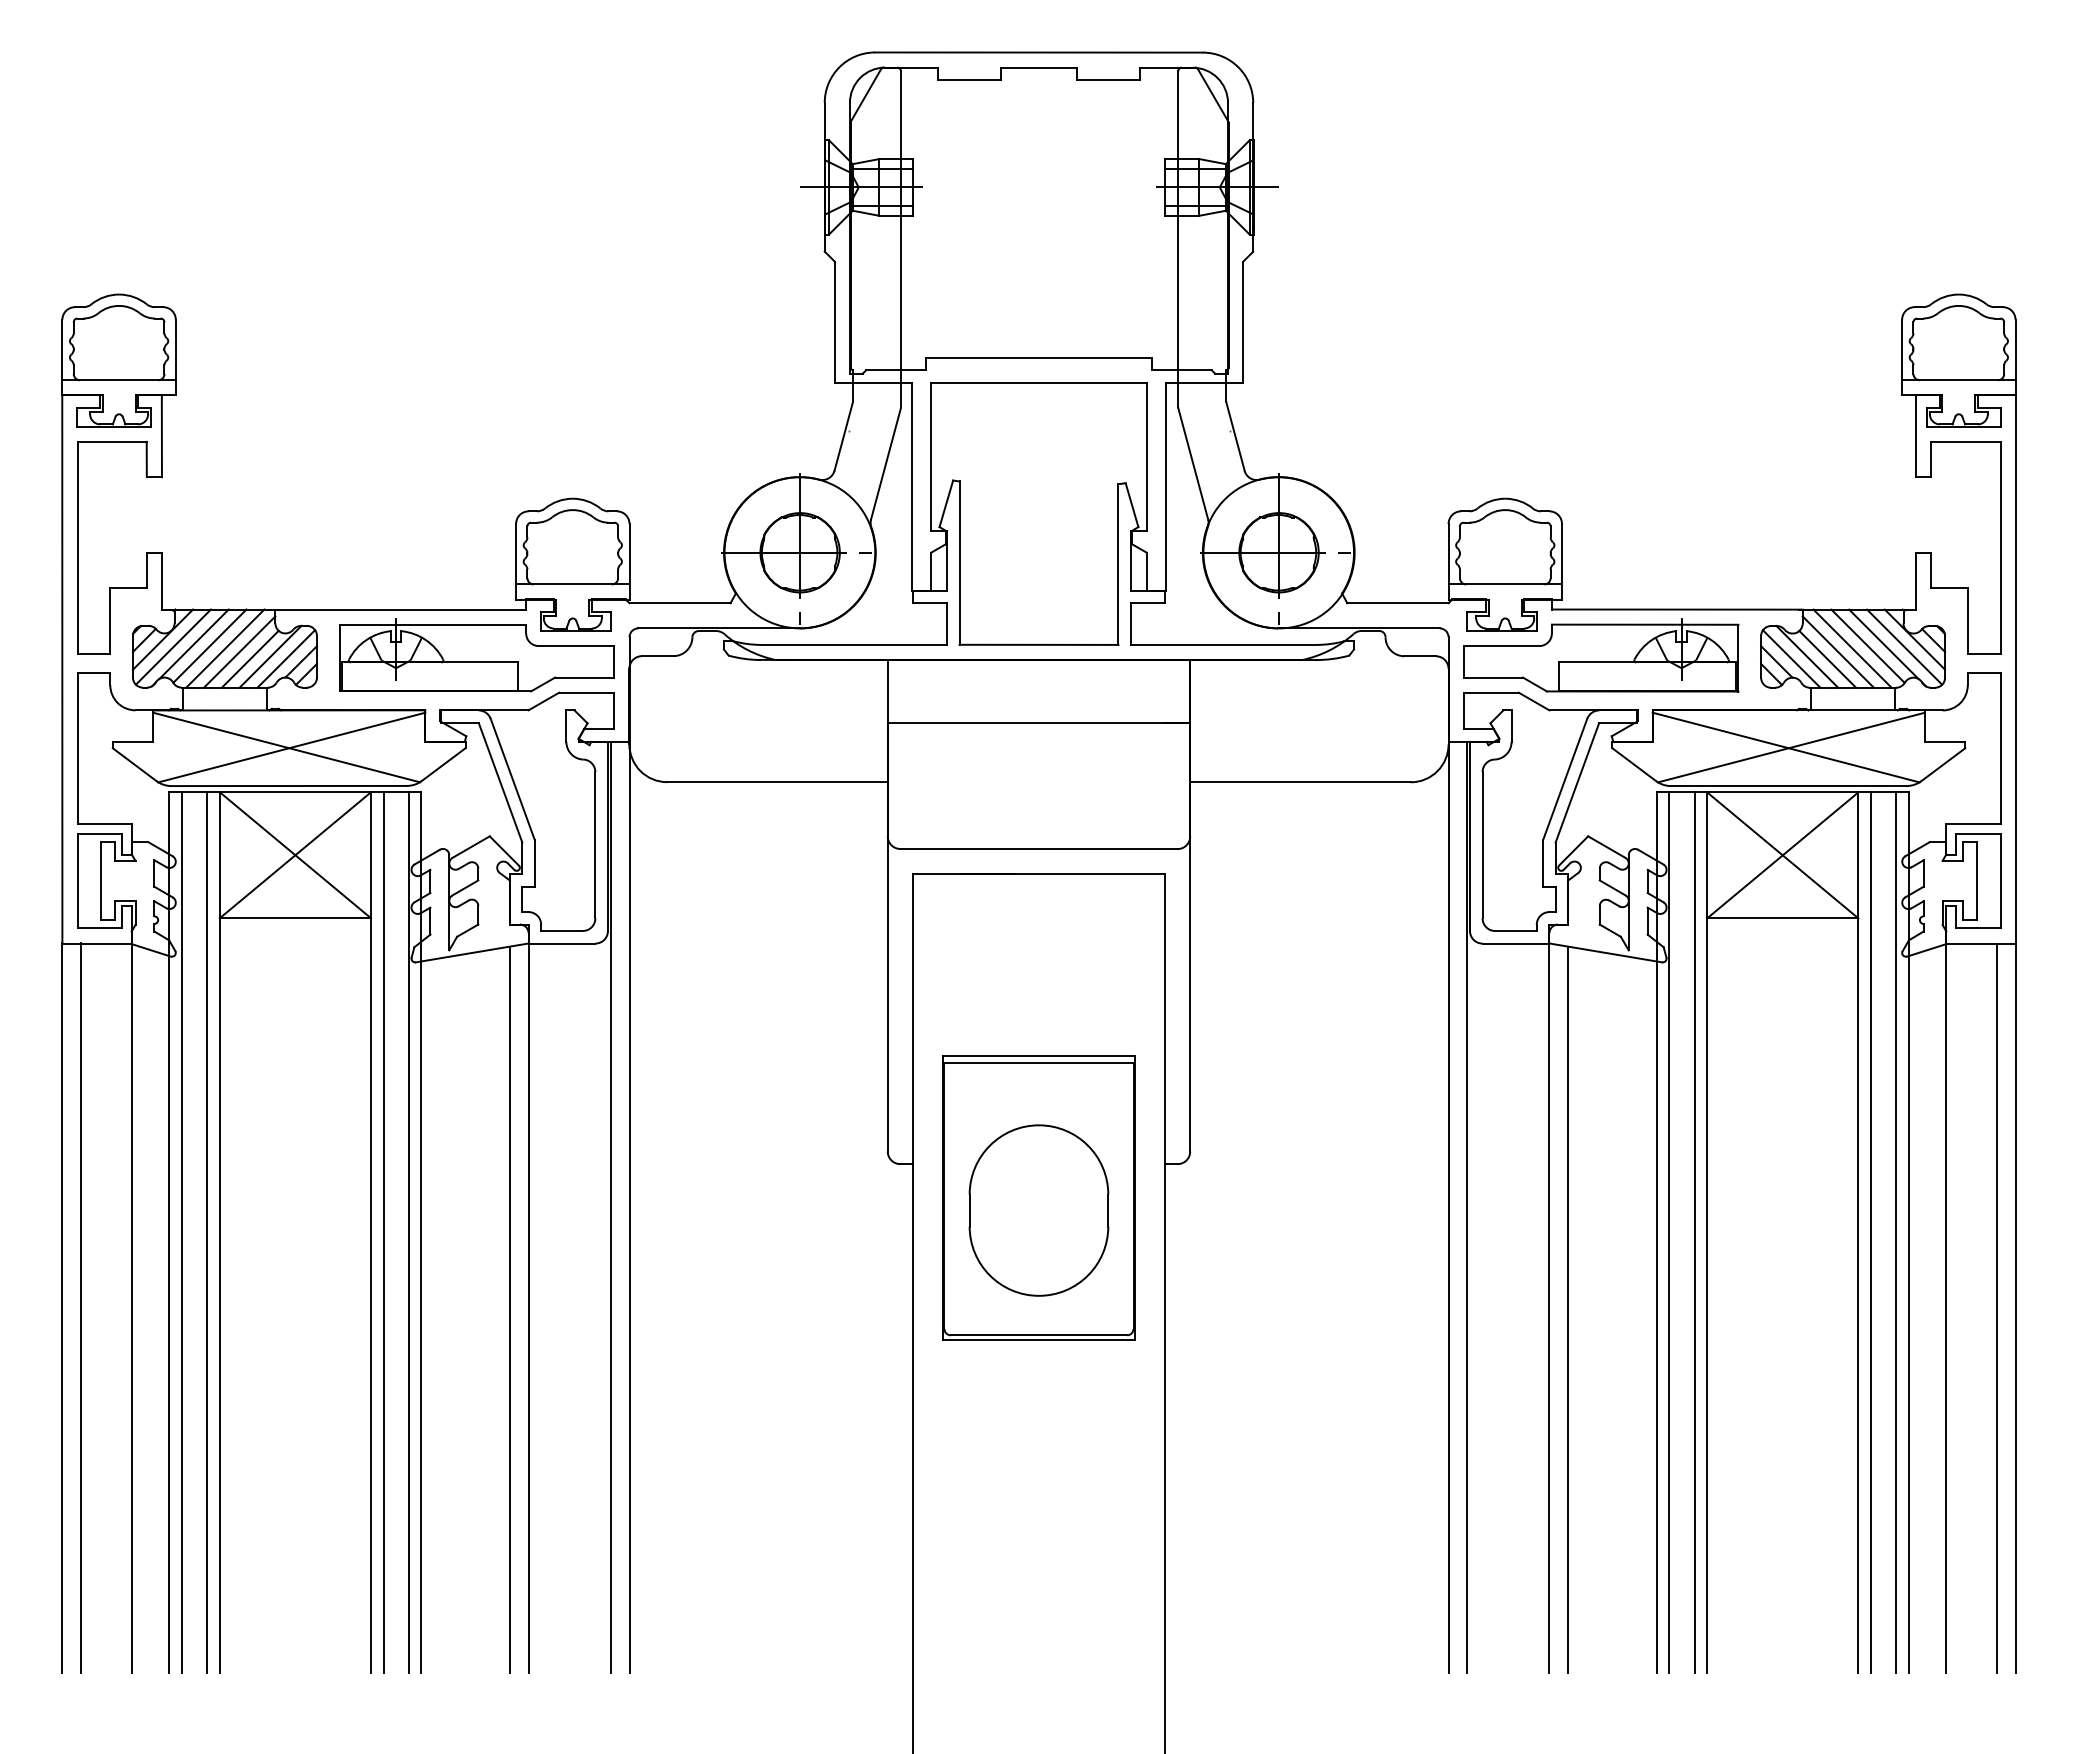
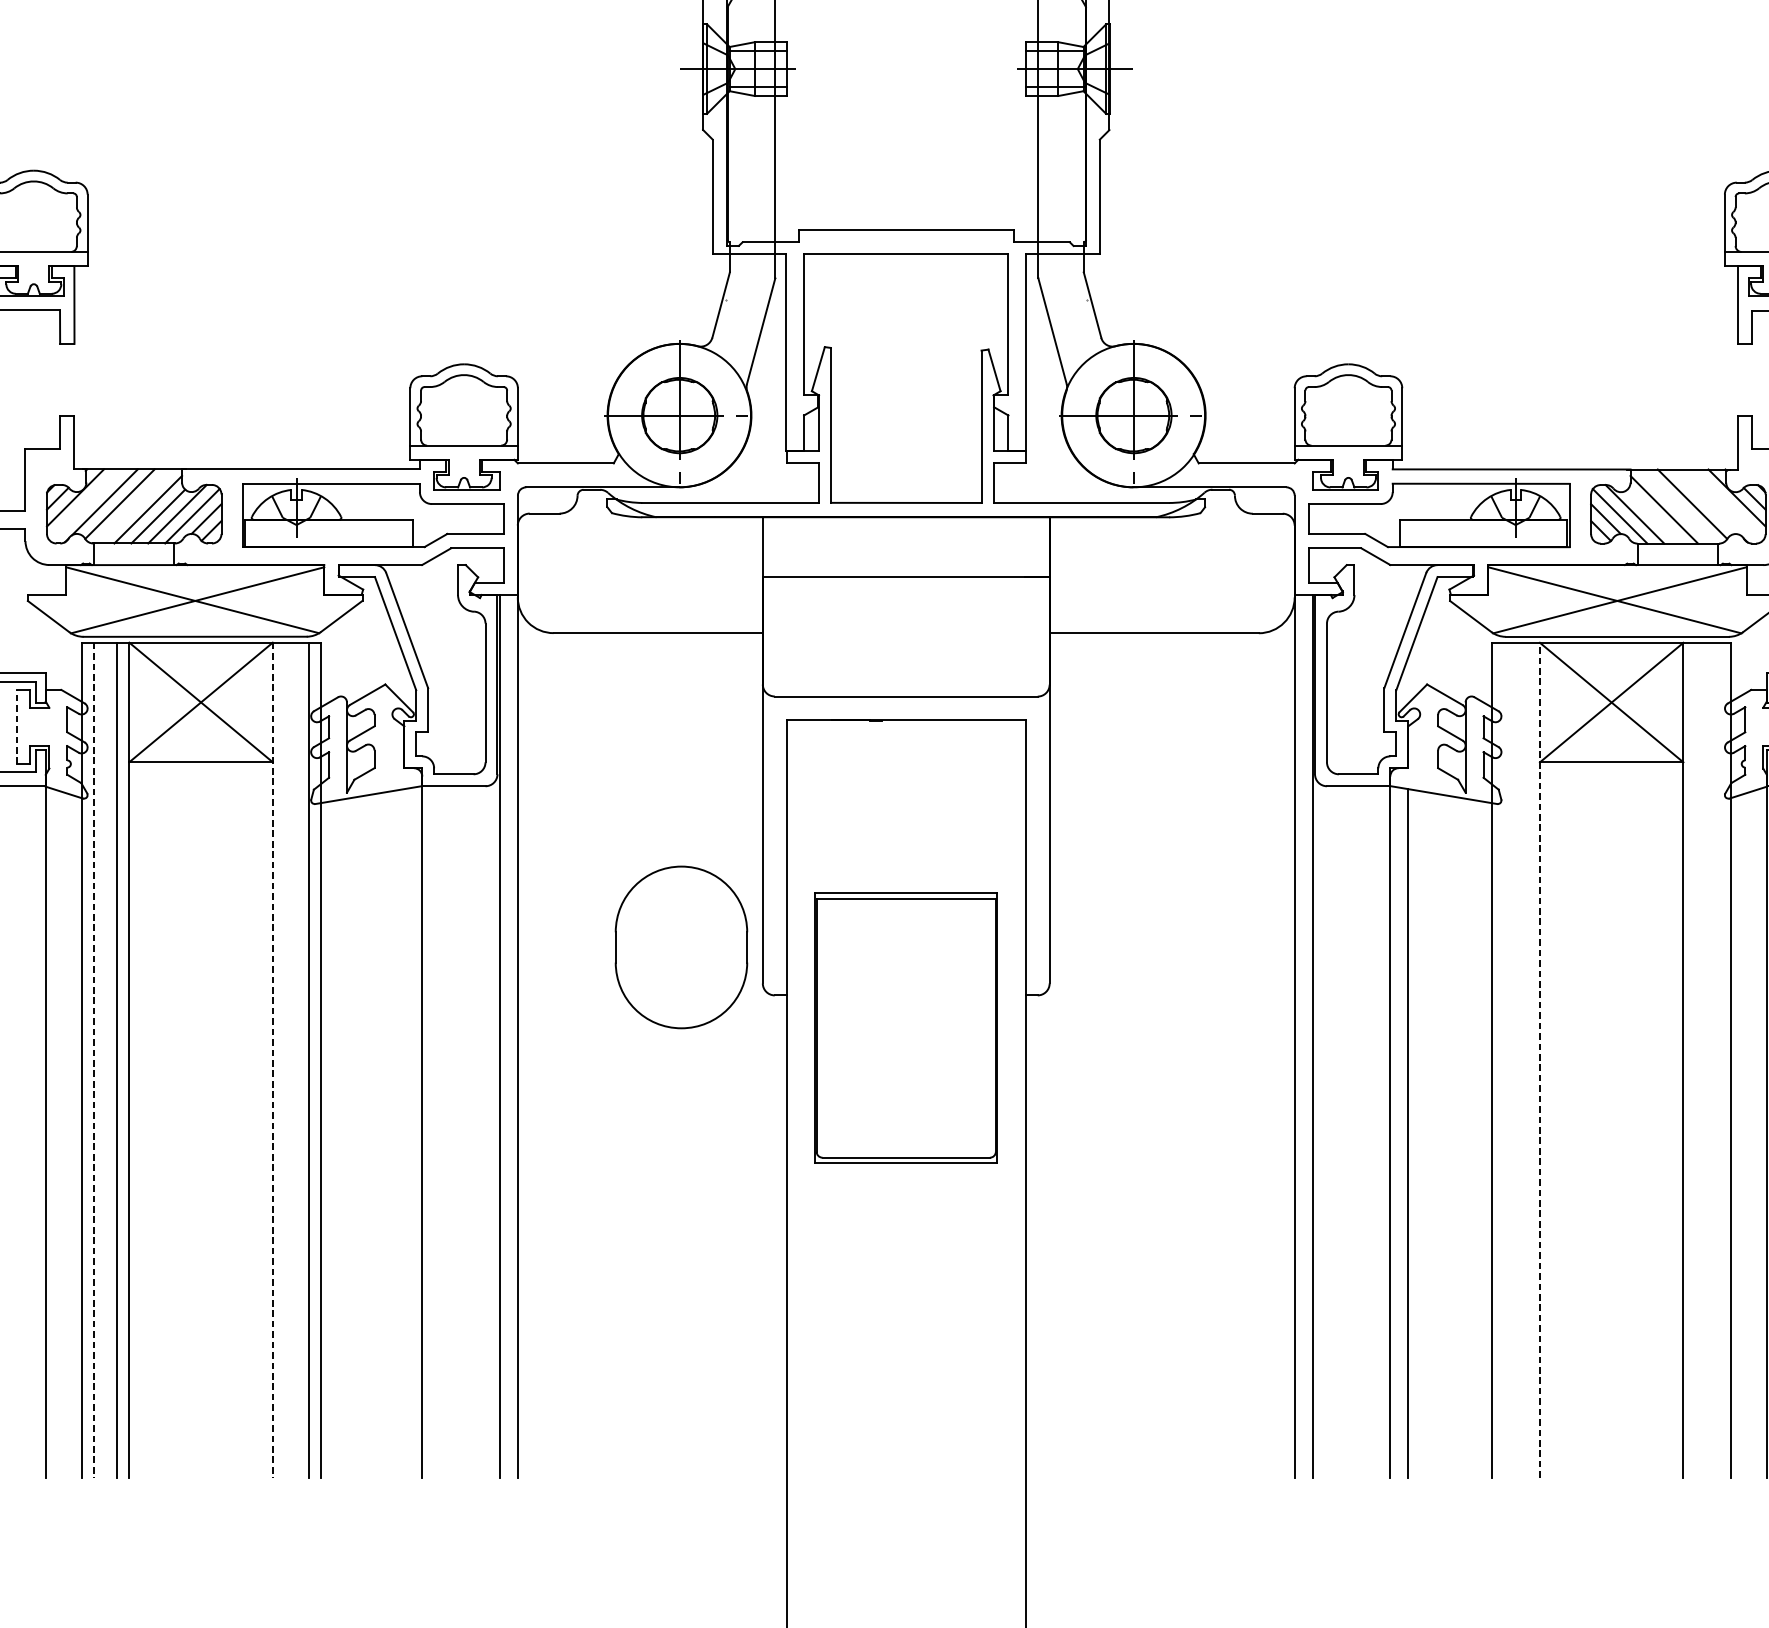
line: (1883, 644) -> (1707, 502), removed
line: (172, 646) -> (84, 504), removed
line: (1904, 646) -> (1727, 504), removed
line: (225, 648) -> (134, 506), removed
line: (1852, 648) -> (1677, 506), removed
line: (1827, 658) -> (1654, 515), removed
line: (101, 880) -> (17, 726), solid -> dashed
part: (1038, 1210) -> (681, 947), moved
line: (383, 1232) -> (284, 1060), removed
line: (1669, 1232) -> (1504, 1060), removed
line: (1694, 1232) -> (1527, 1060), removed
line: (1707, 1232) -> (1540, 1060), solid -> dashed
line: (1871, 1232) -> (1695, 1060), removed
line: (1896, 1232) -> (1719, 1060), removed
line: (182, 1233) -> (93, 1061), solid -> dashed
line: (371, 1233) -> (273, 1061), solid -> dashed
line: (509, 1309) -> (404, 1133), removed

